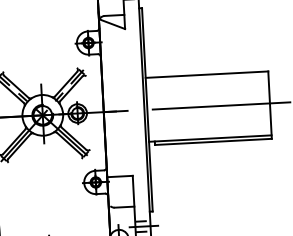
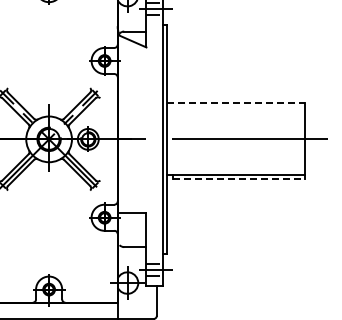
line: (206, 74) -> (235, 103), solid -> dashed
line: (213, 142) -> (238, 179), solid -> dashed

